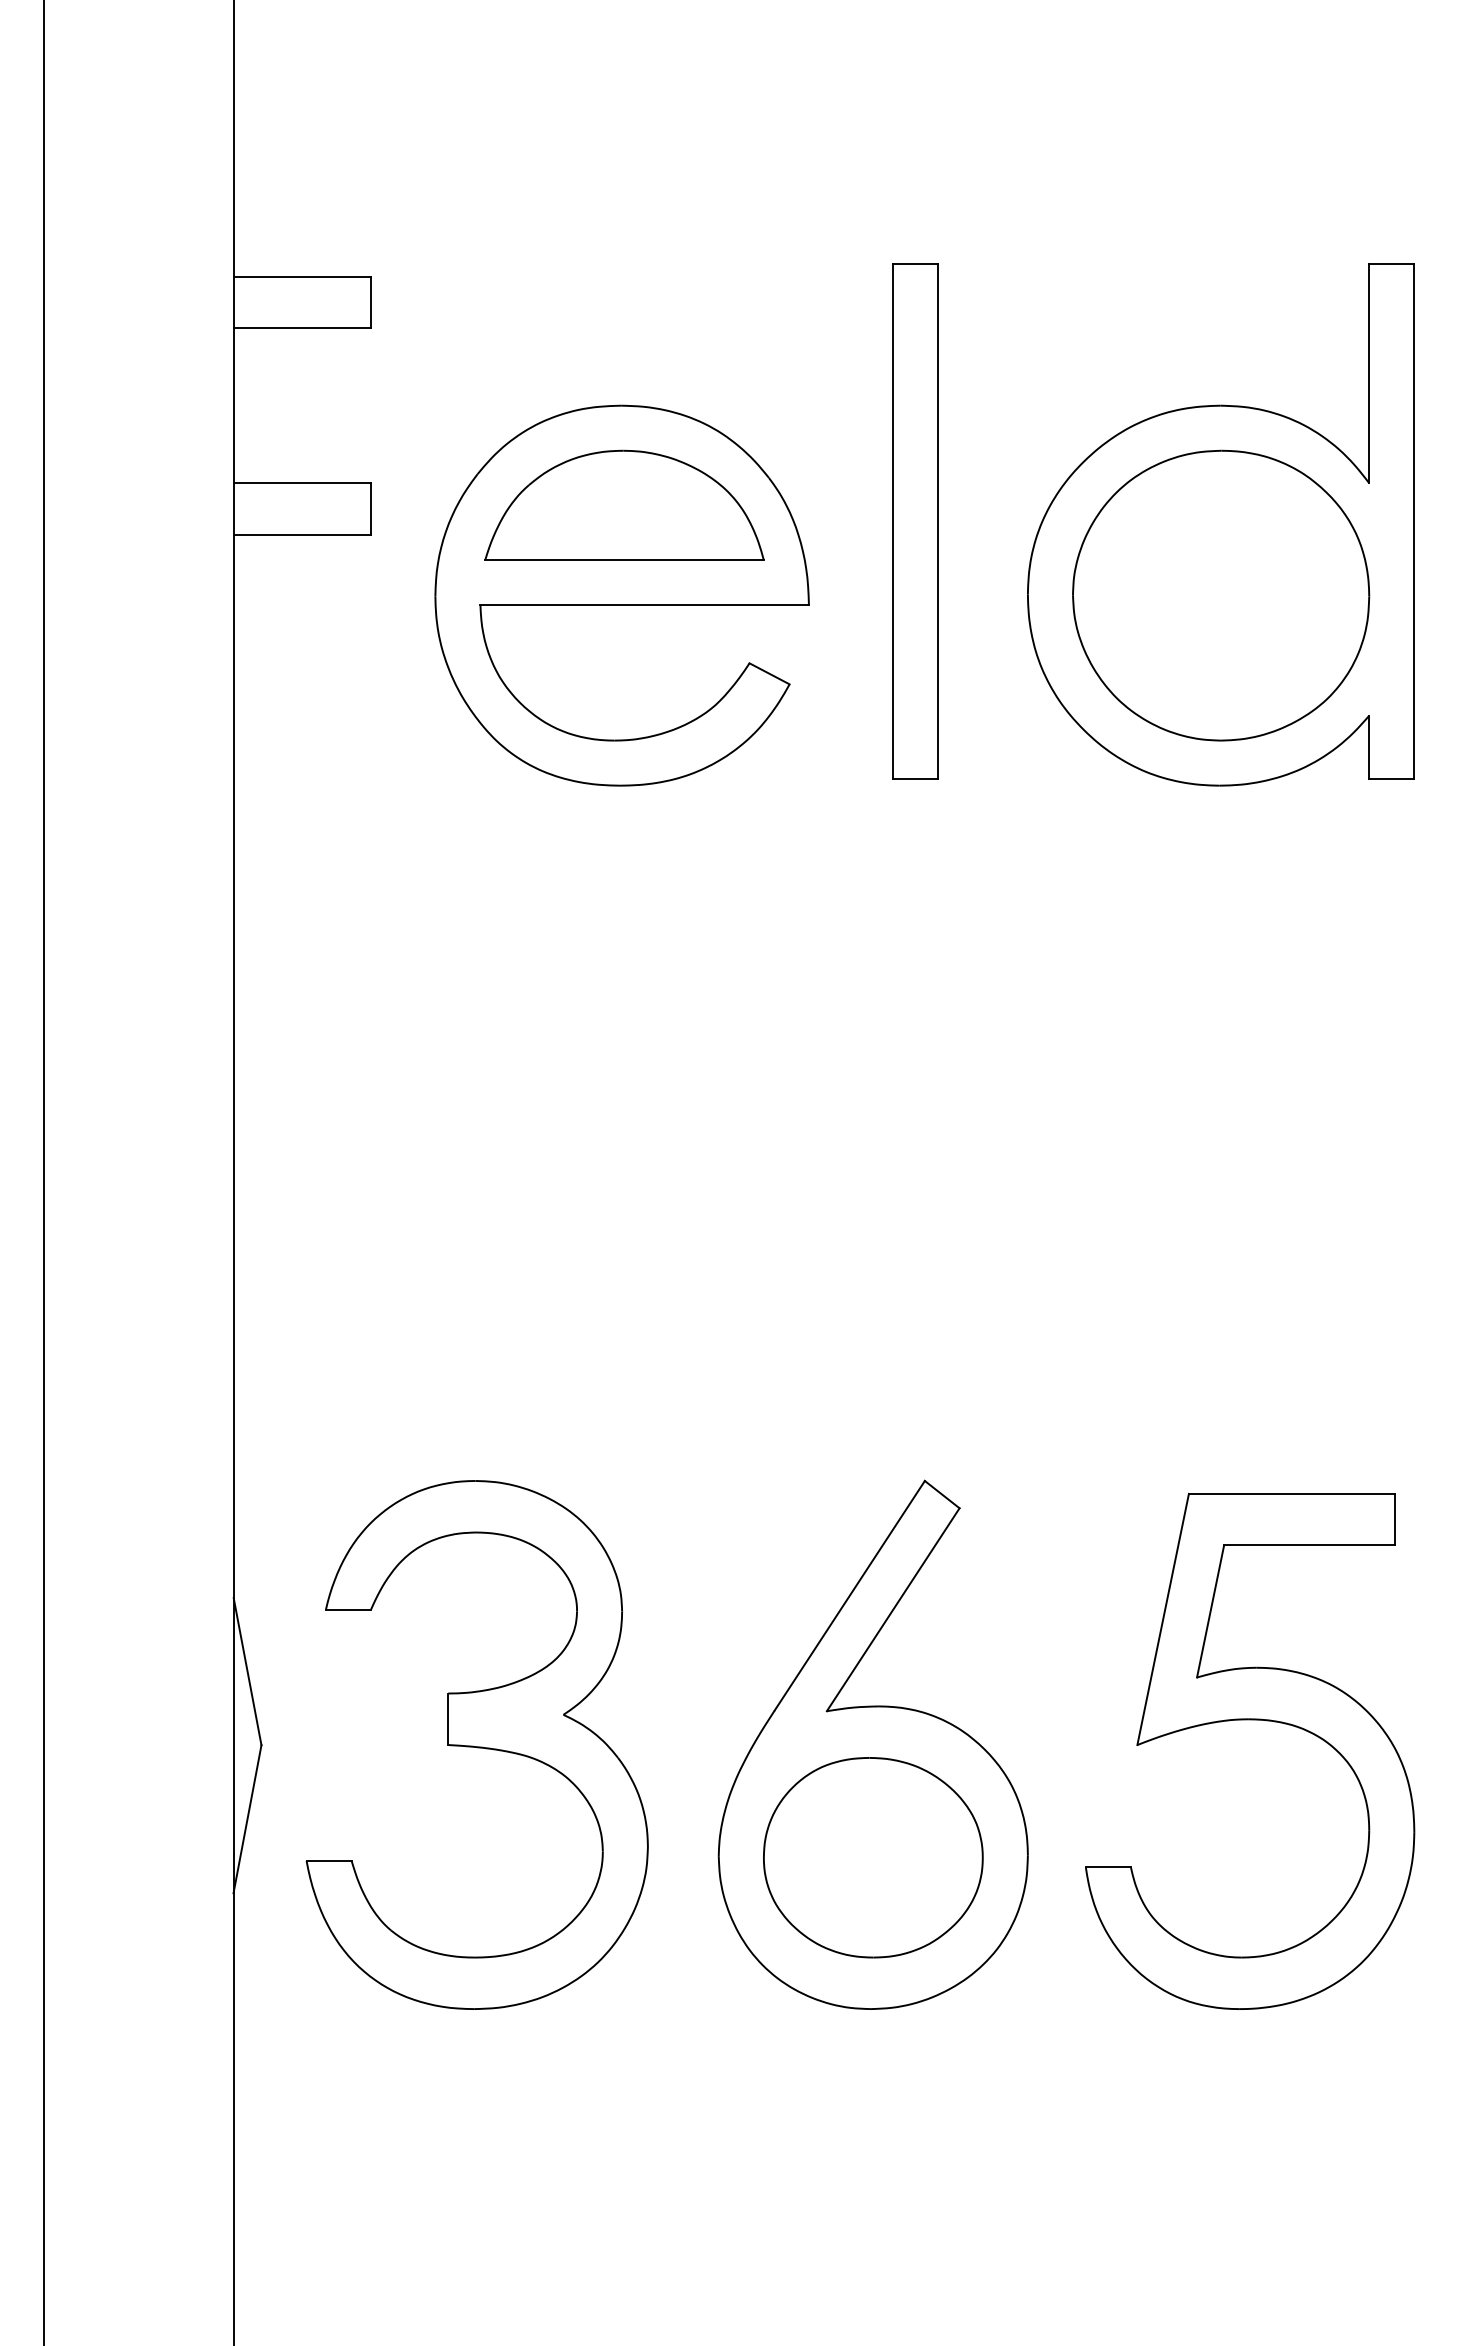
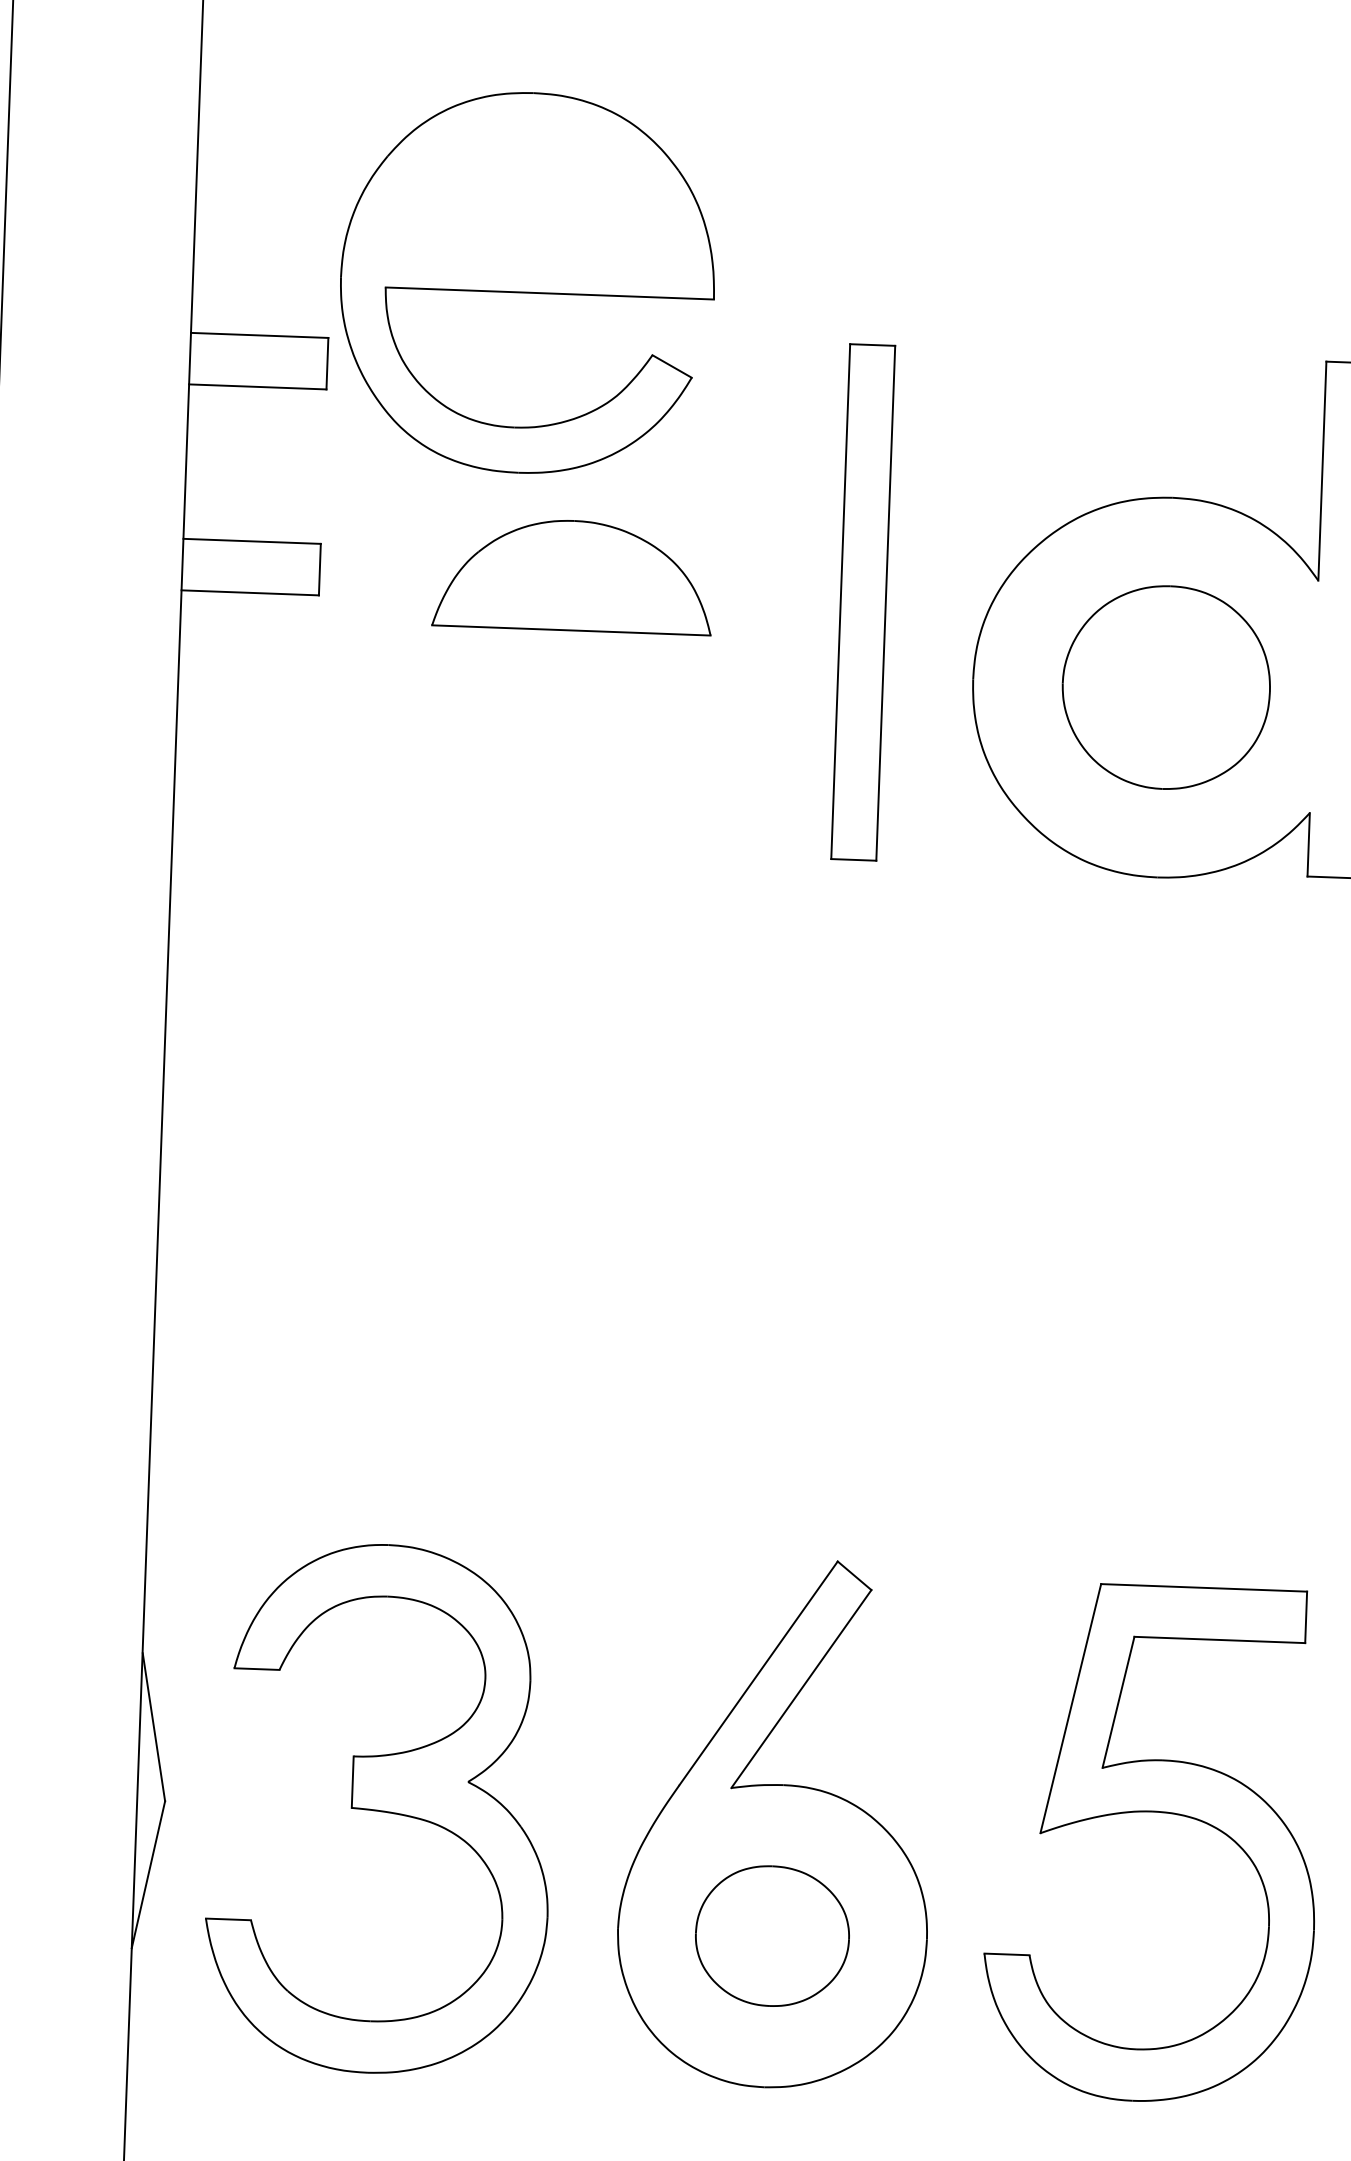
part: (621, 595) -> (527, 282), moved
part: (1221, 595) -> (1166, 687), size x0.7
part: (873, 1857) -> (772, 1935), size x0.7

